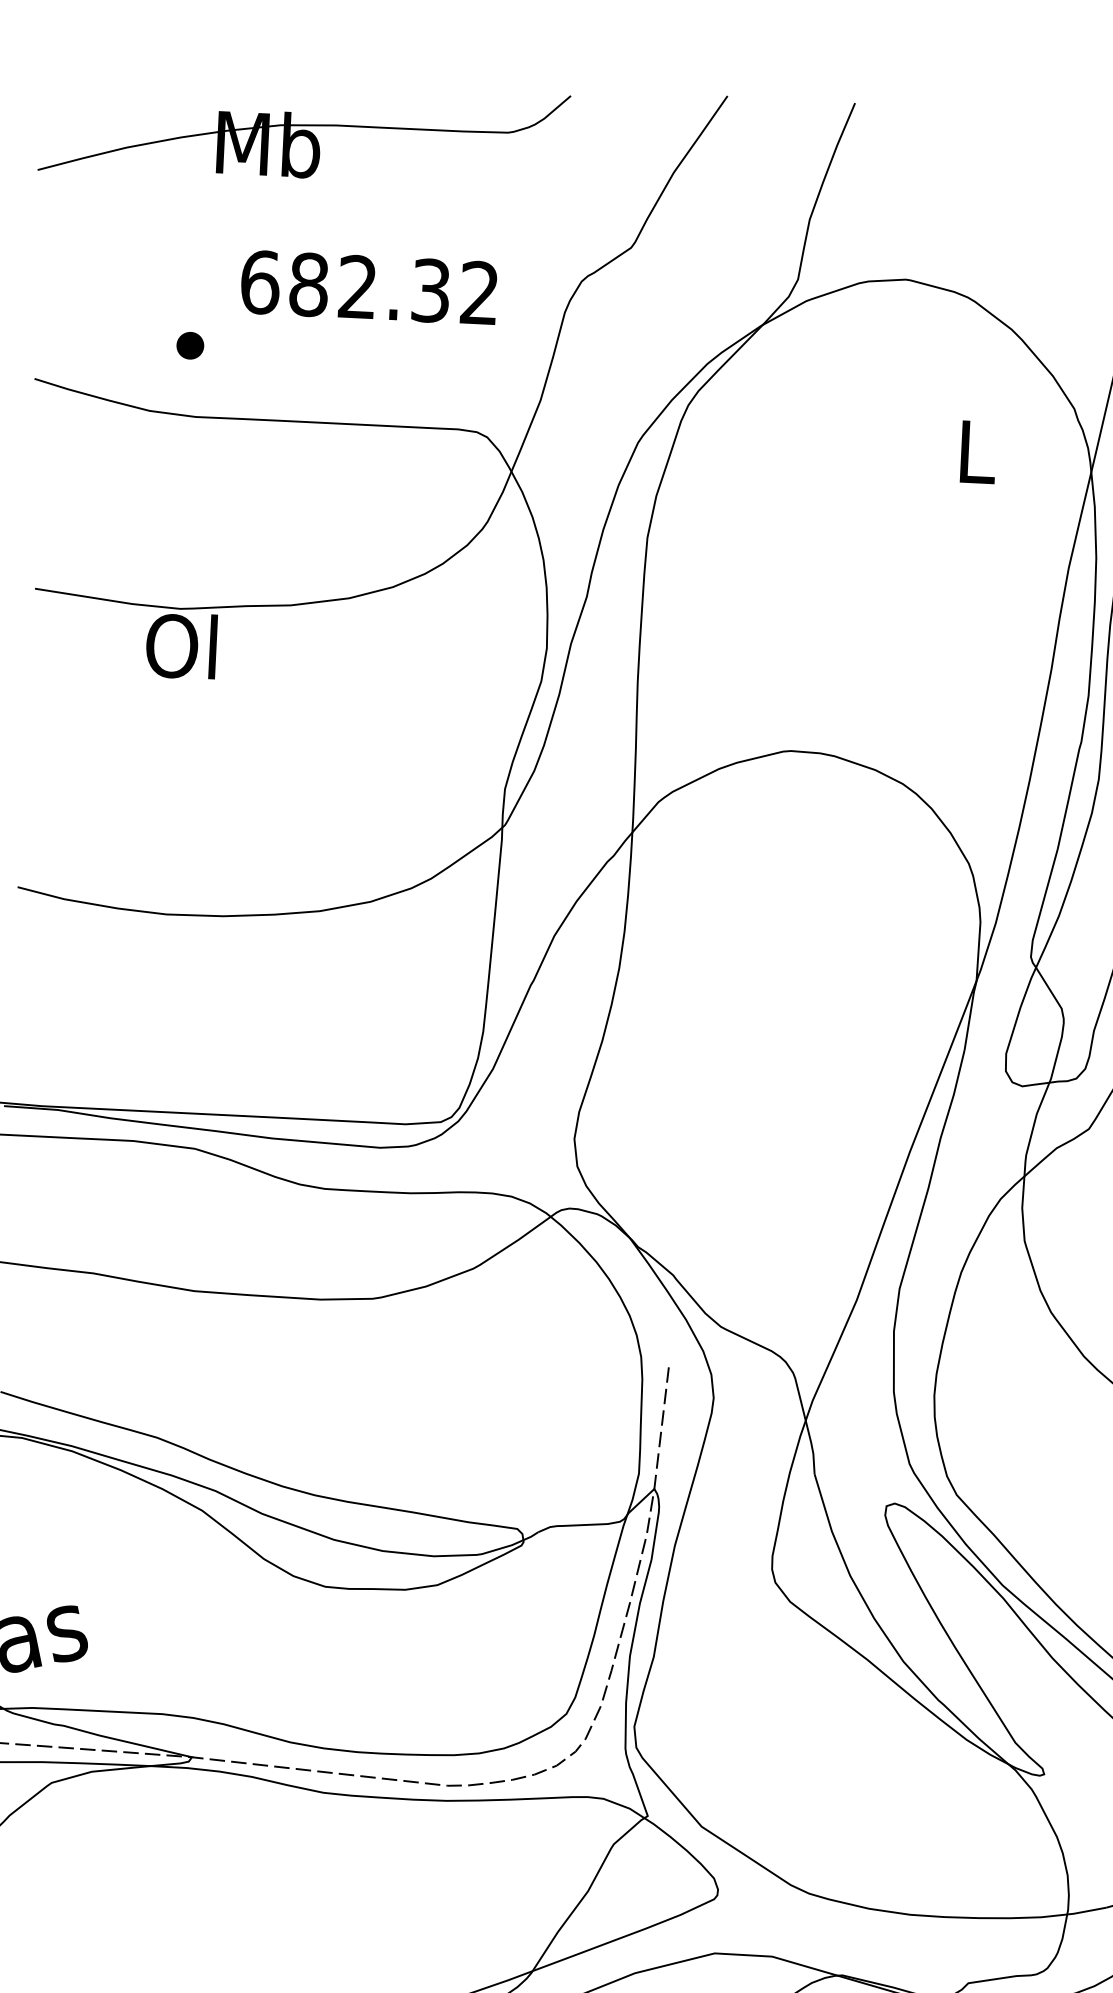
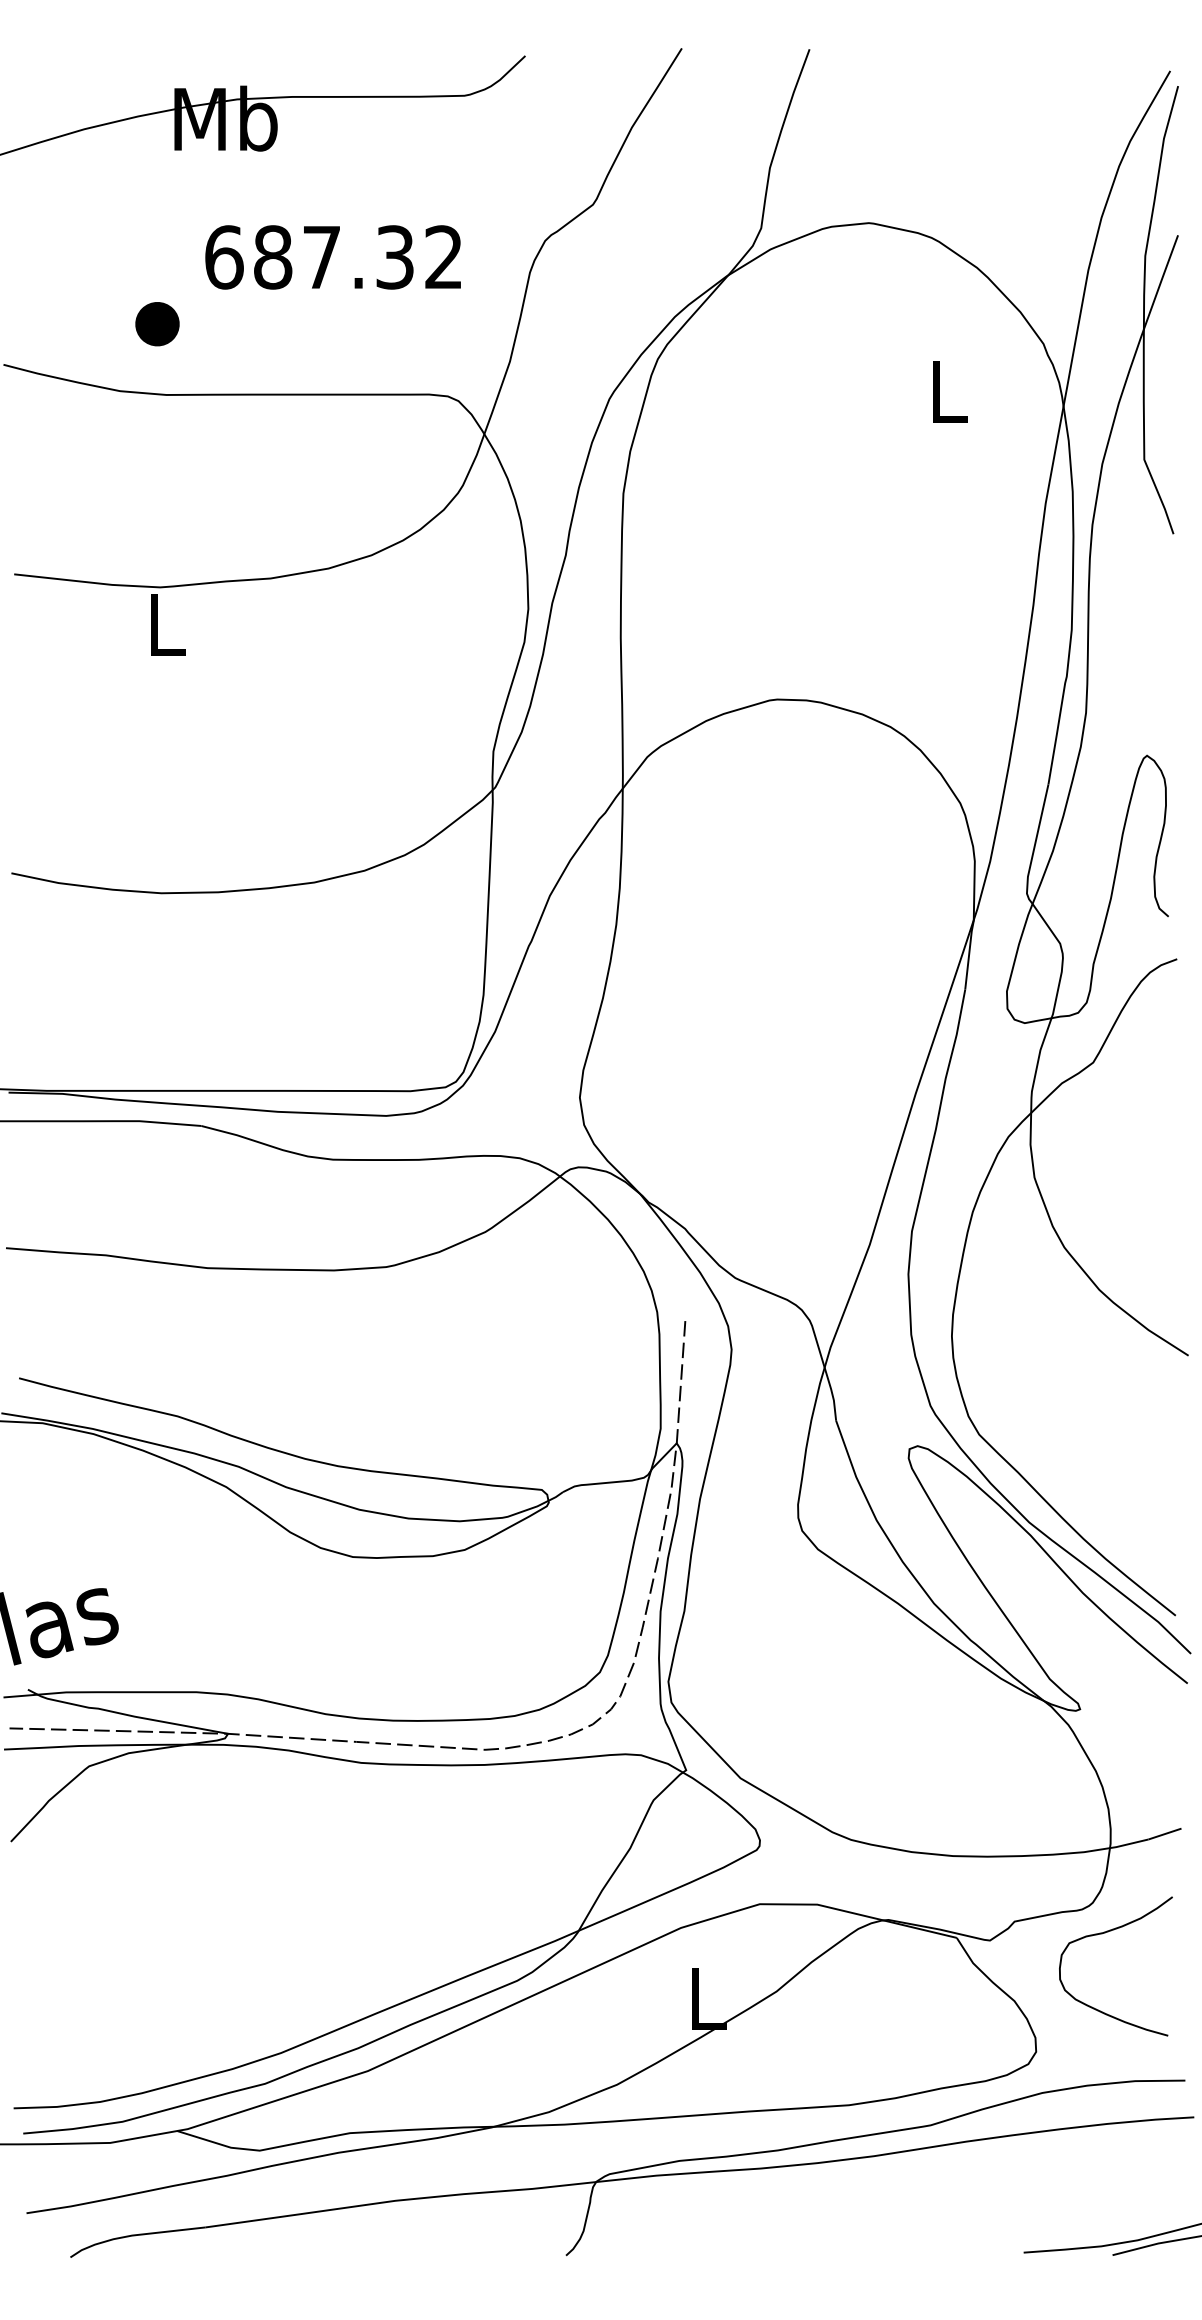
text: (357, 286) -> (321, 256), 682.32 -> 687.32
part: (190, 345) -> (157, 323), size x1.6
text: (181, 646) -> (163, 624), Ol -> L

